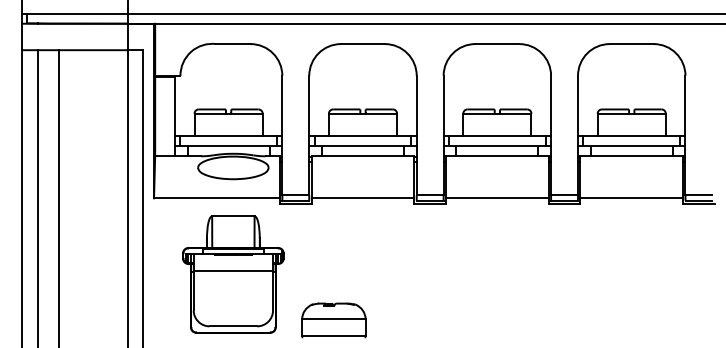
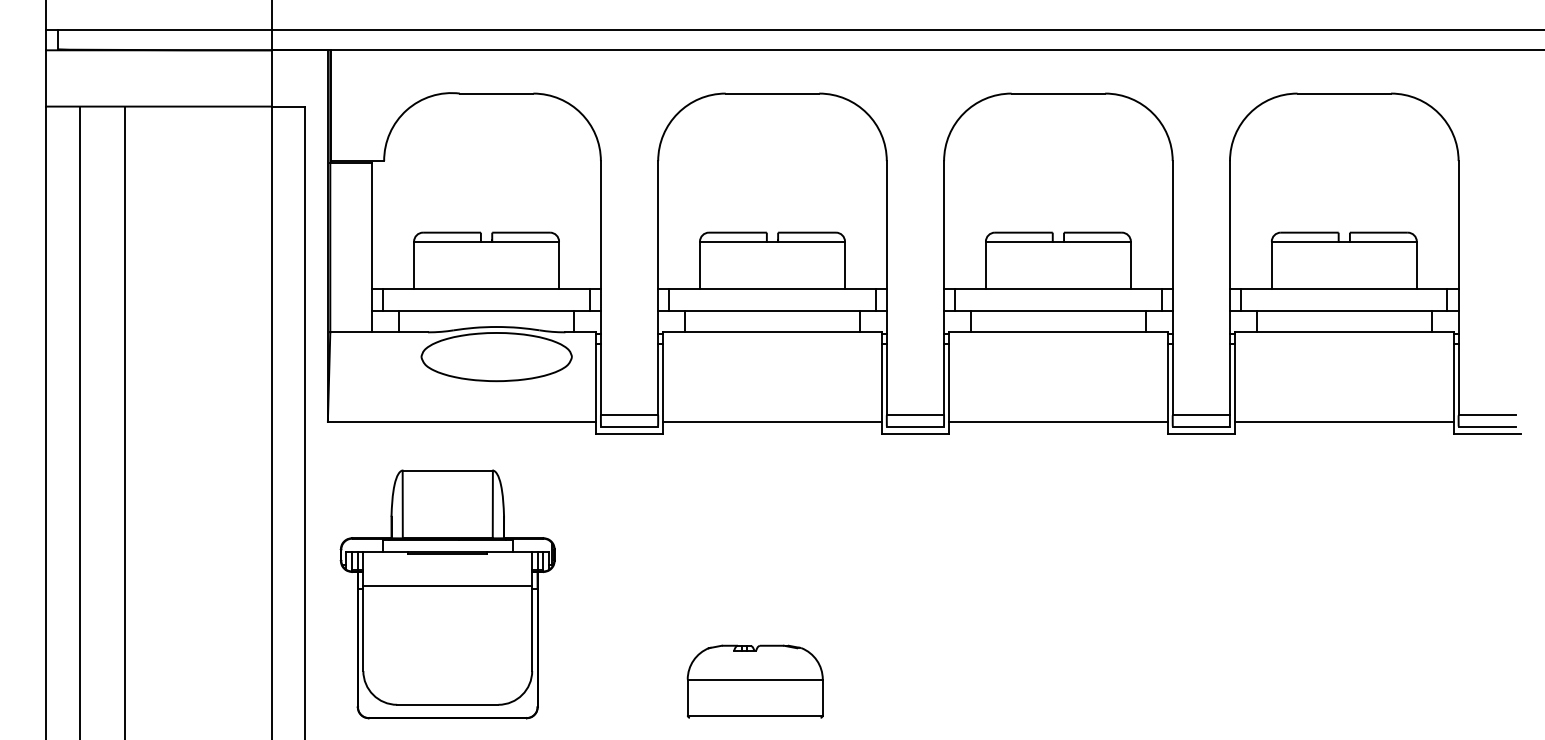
part: (233, 274) -> (448, 594), moved
part: (333, 320) -> (754, 681), moved

